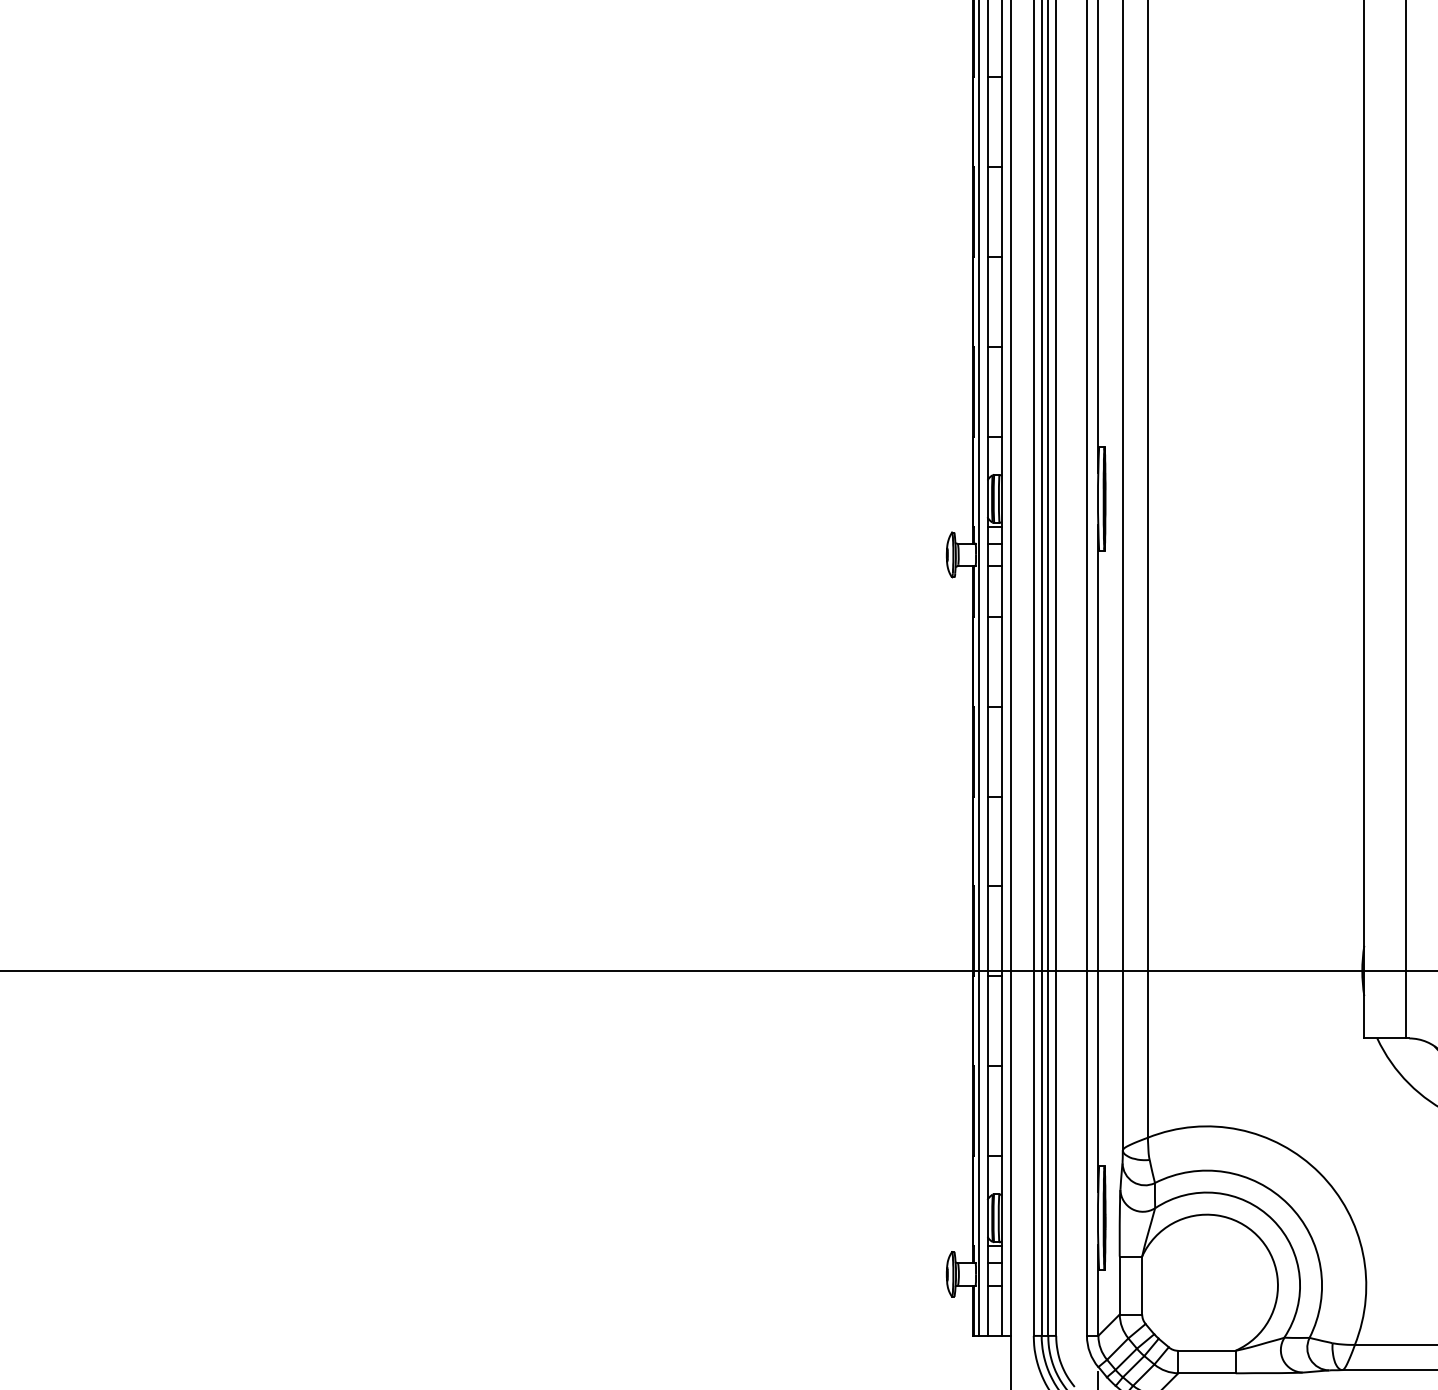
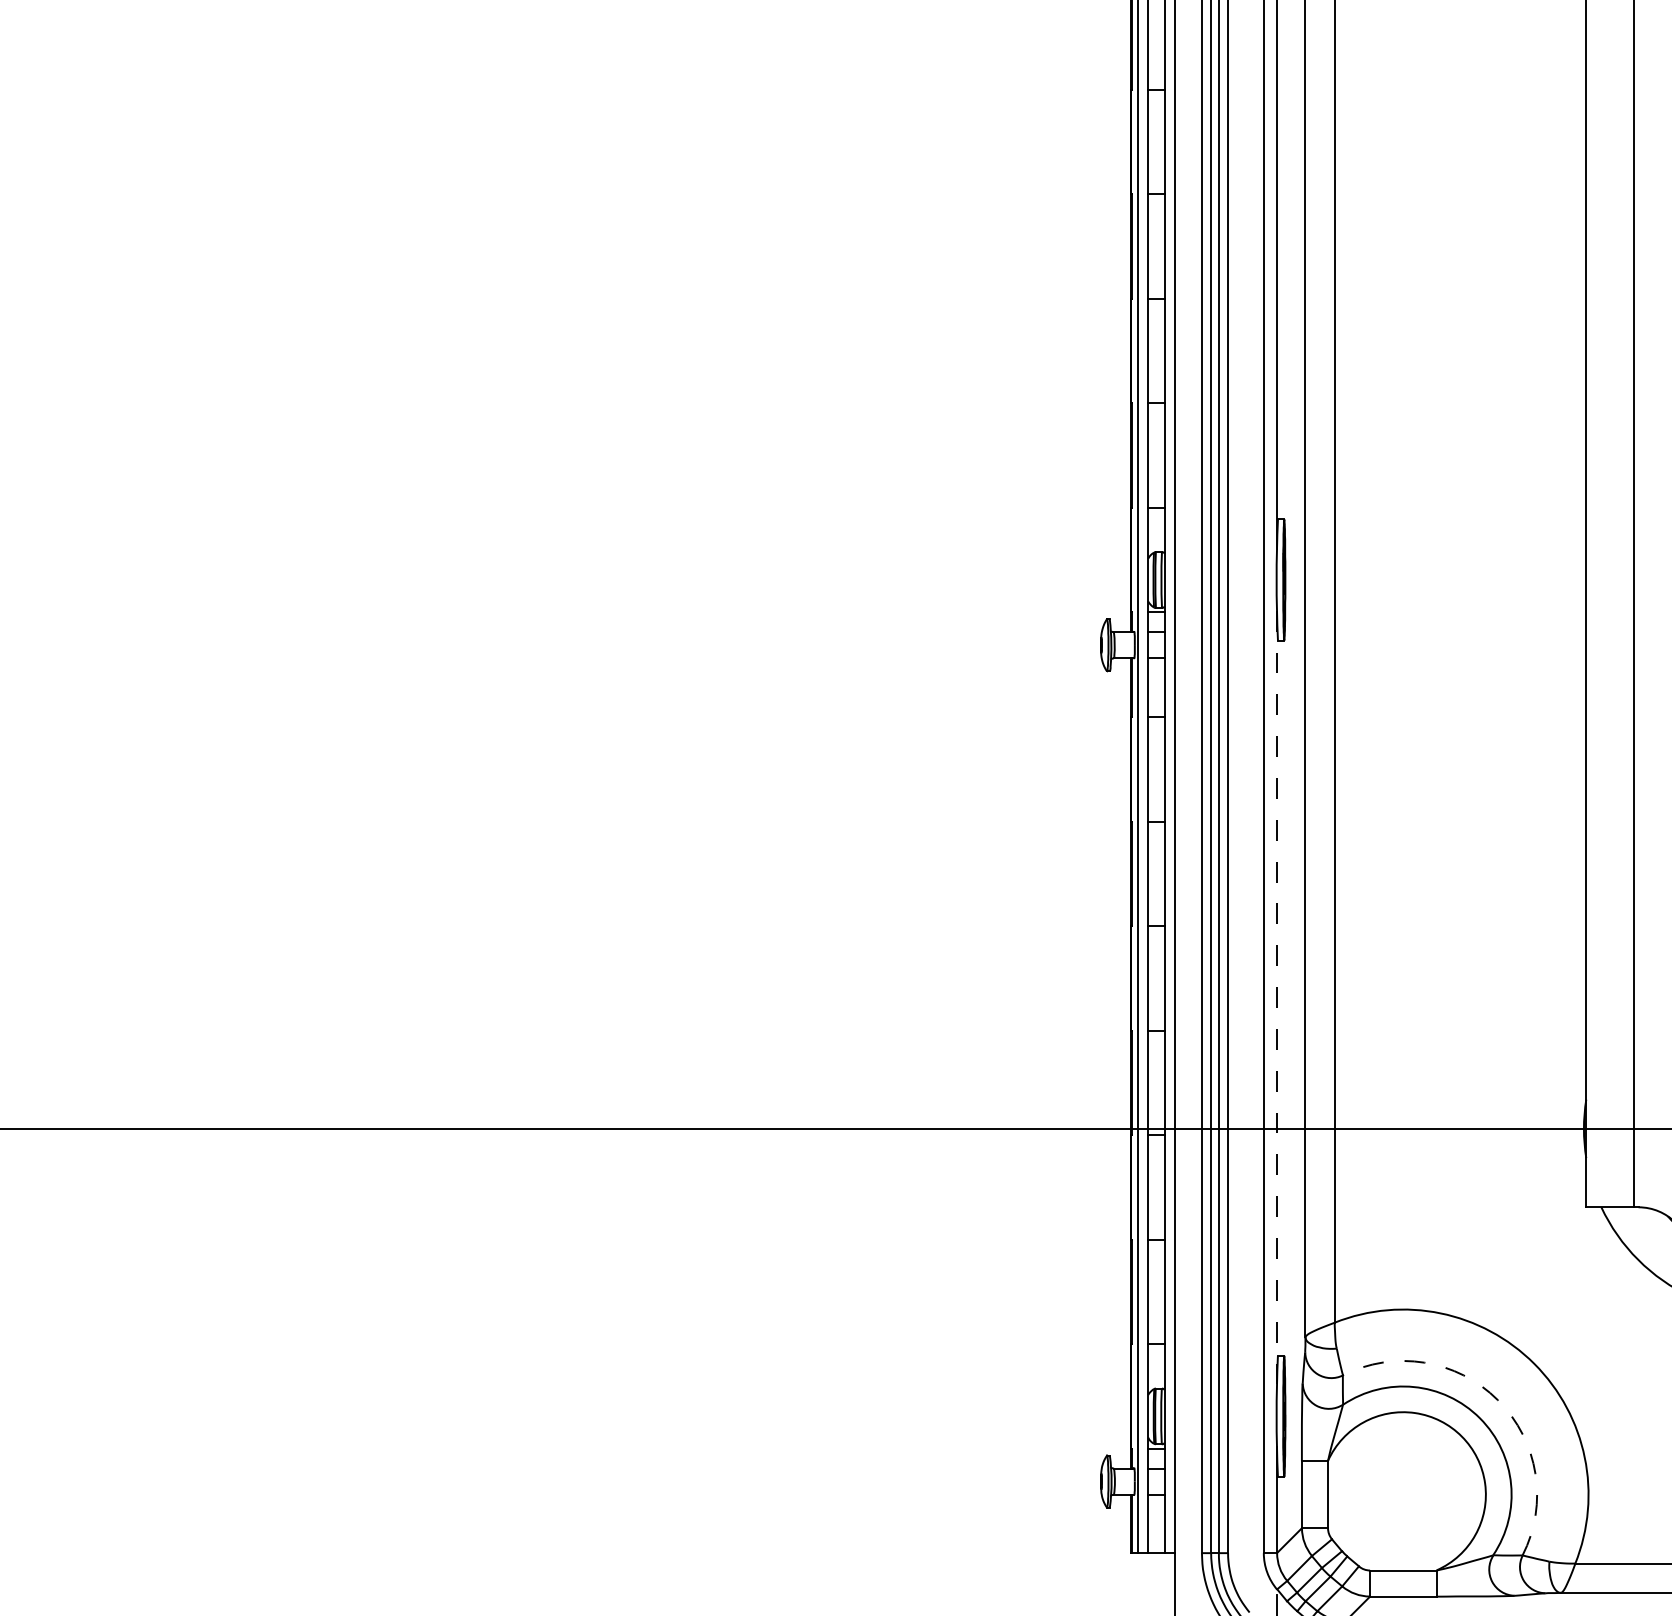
line: (1098, 858) -> (1277, 998), solid -> dashed
arc: (1288, 1204) -> (1498, 1400), solid -> dashed

